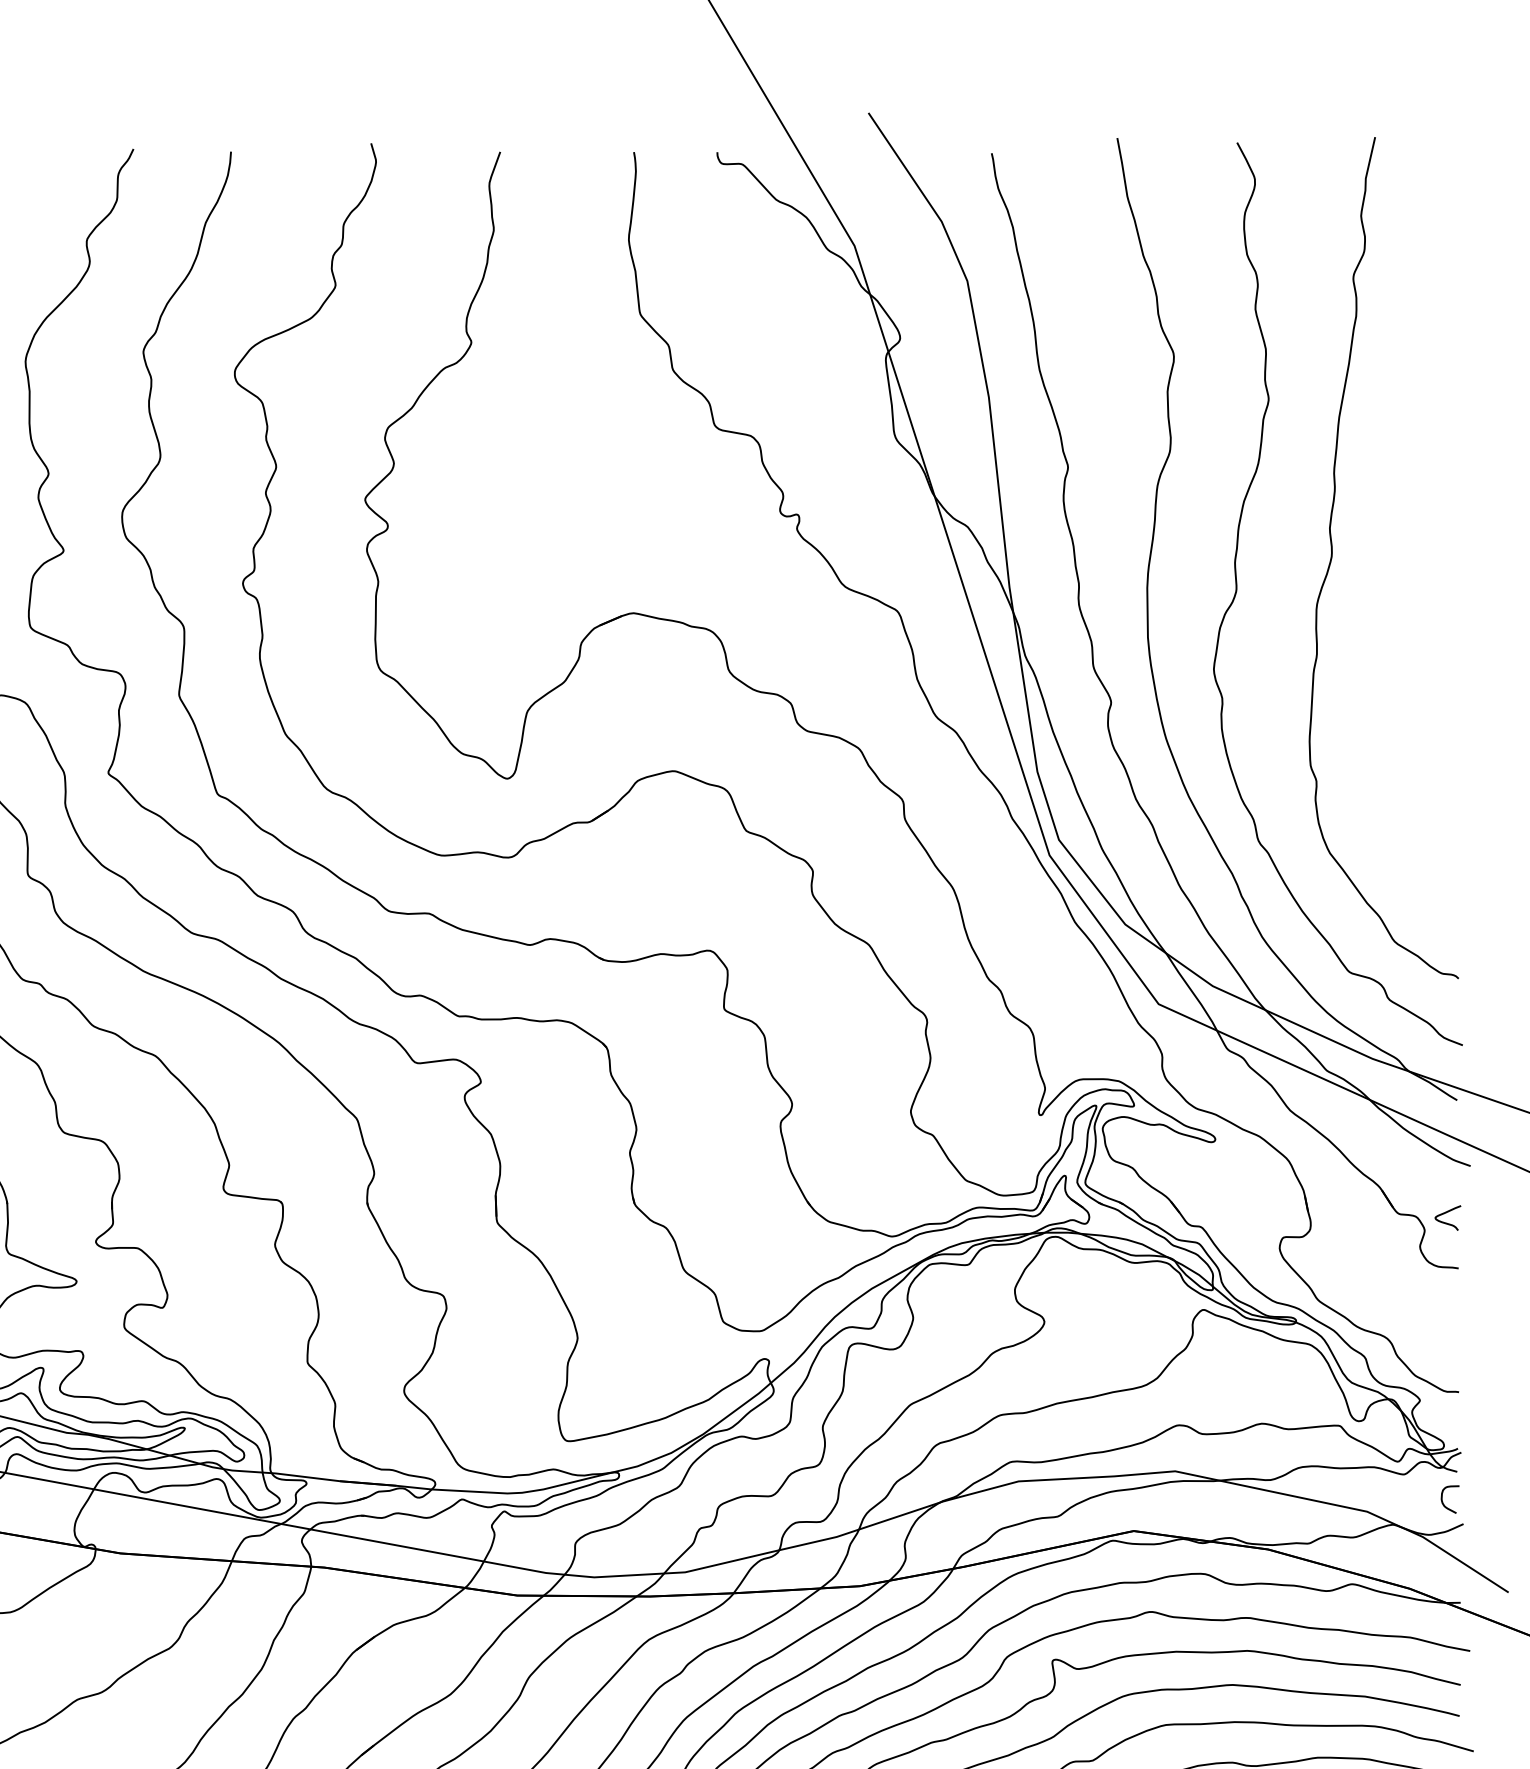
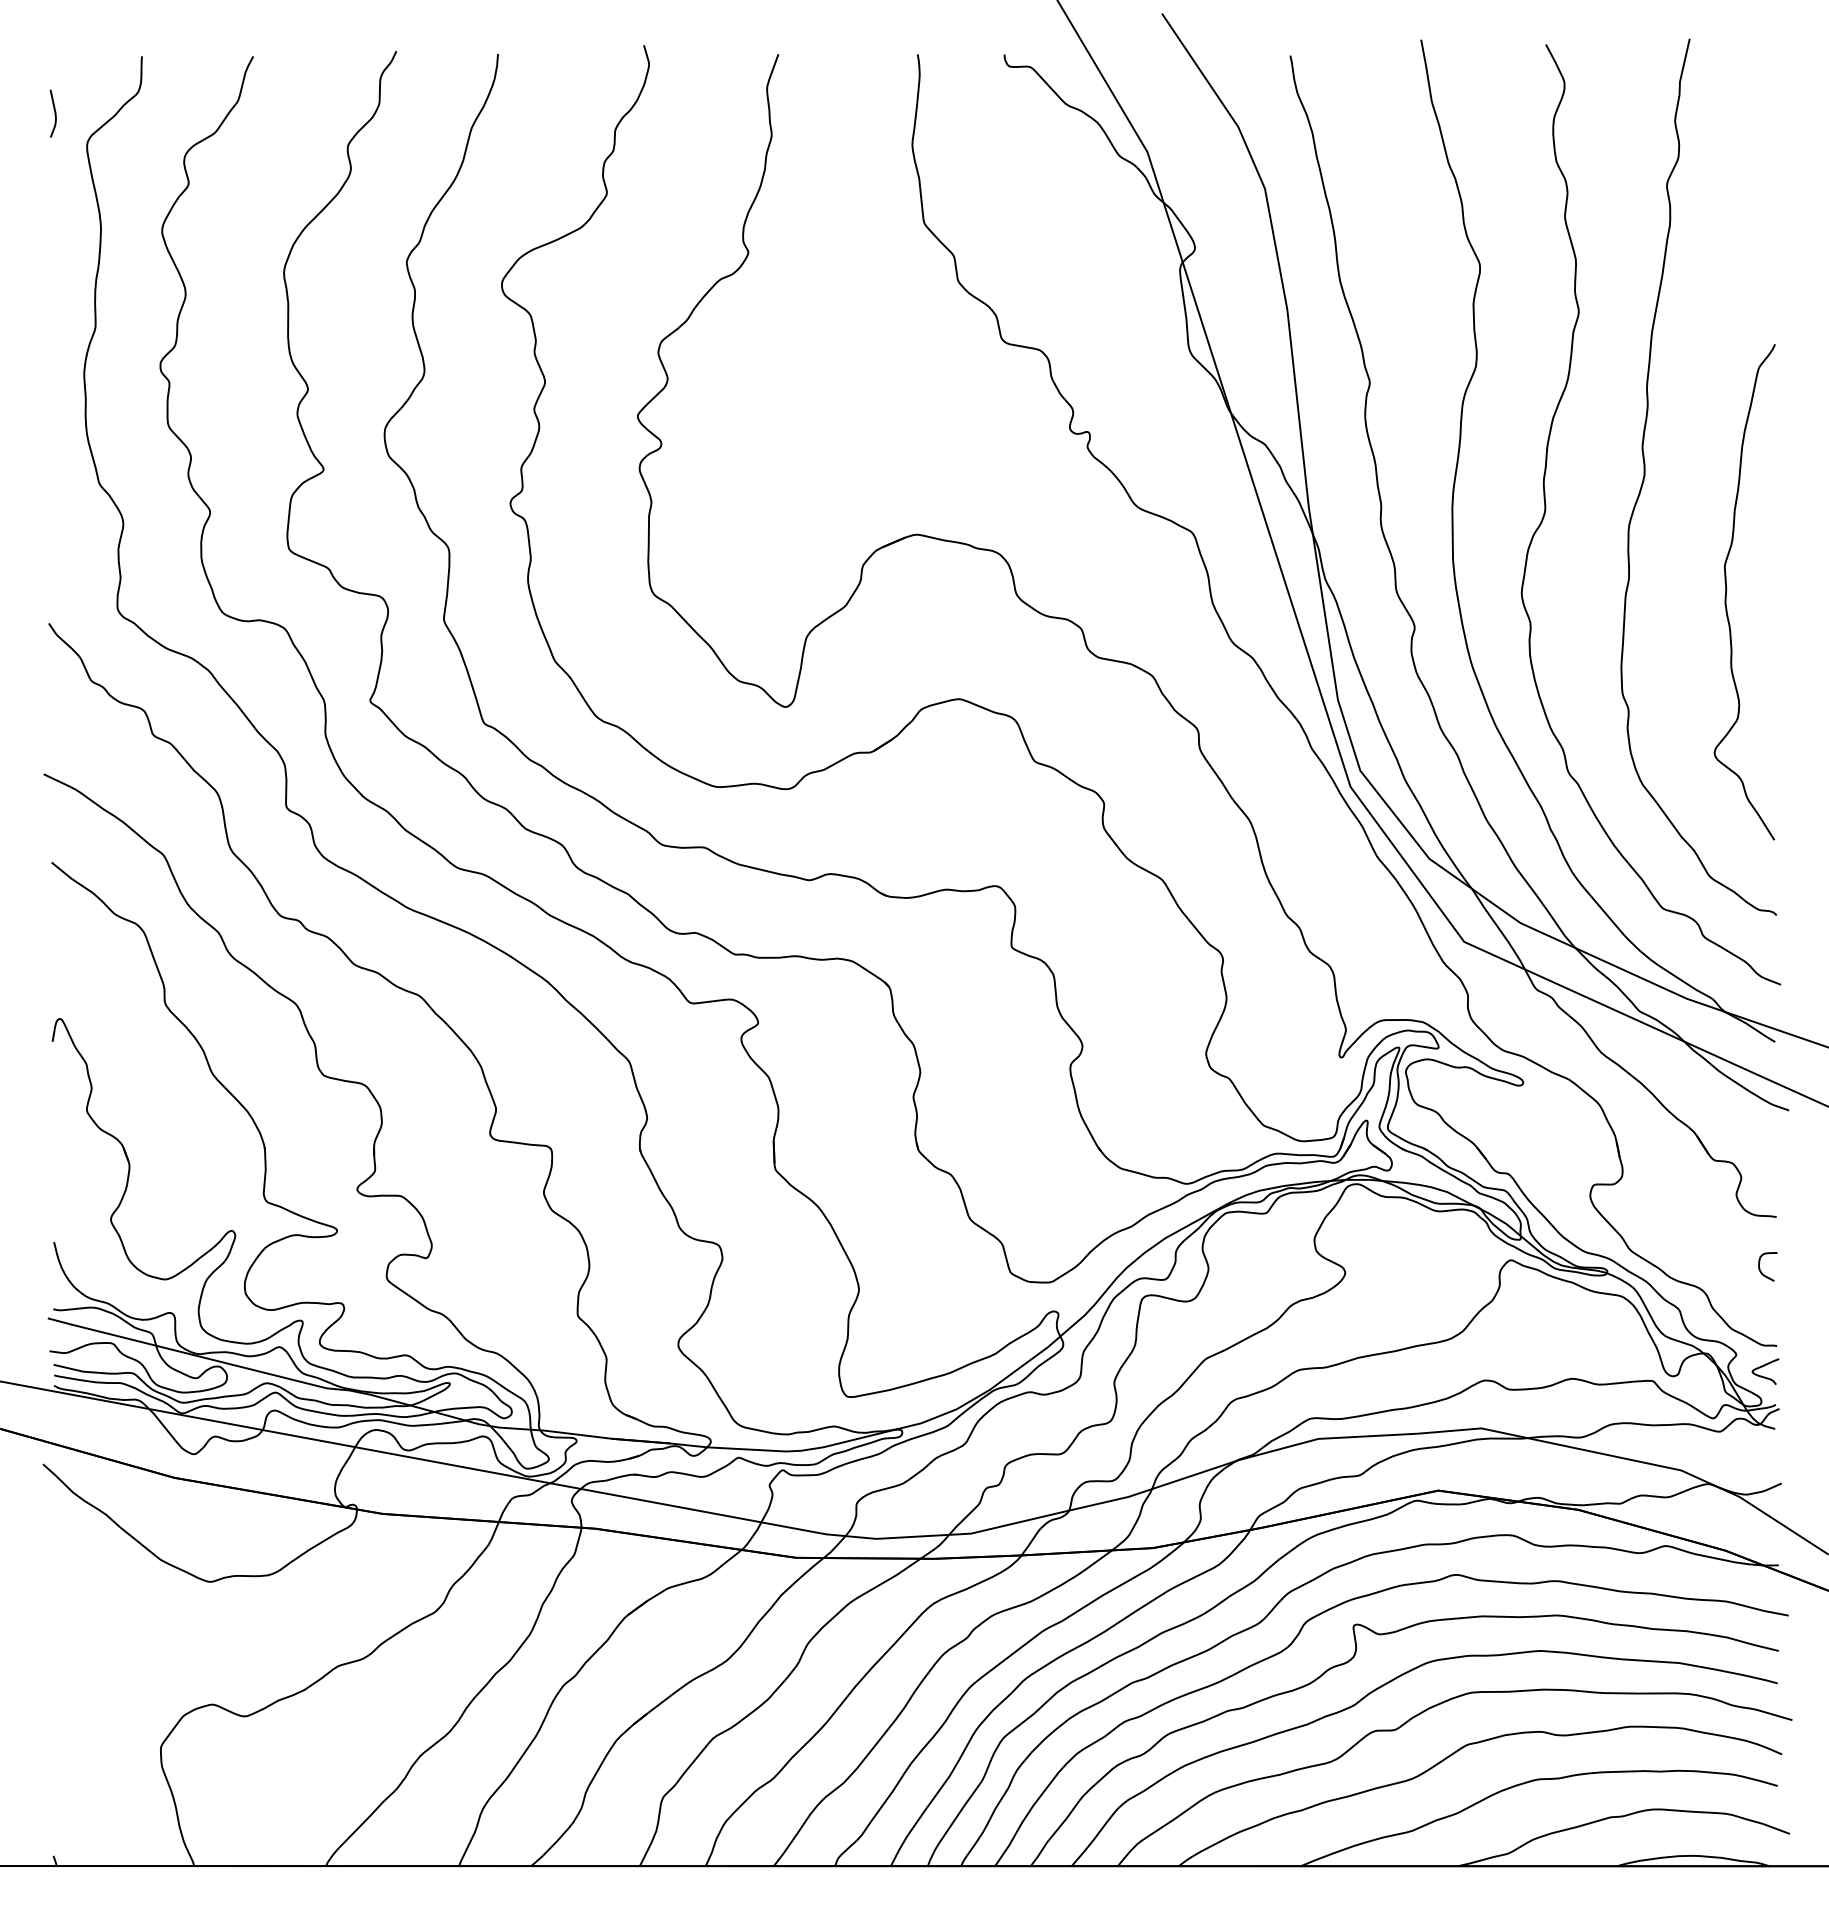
curve: (1410, 668) -> (1726, 592), added
curve: (1445, 1214) -> (1762, 1367), moved
curve: (1443, 1501) -> (1760, 1268), moved

